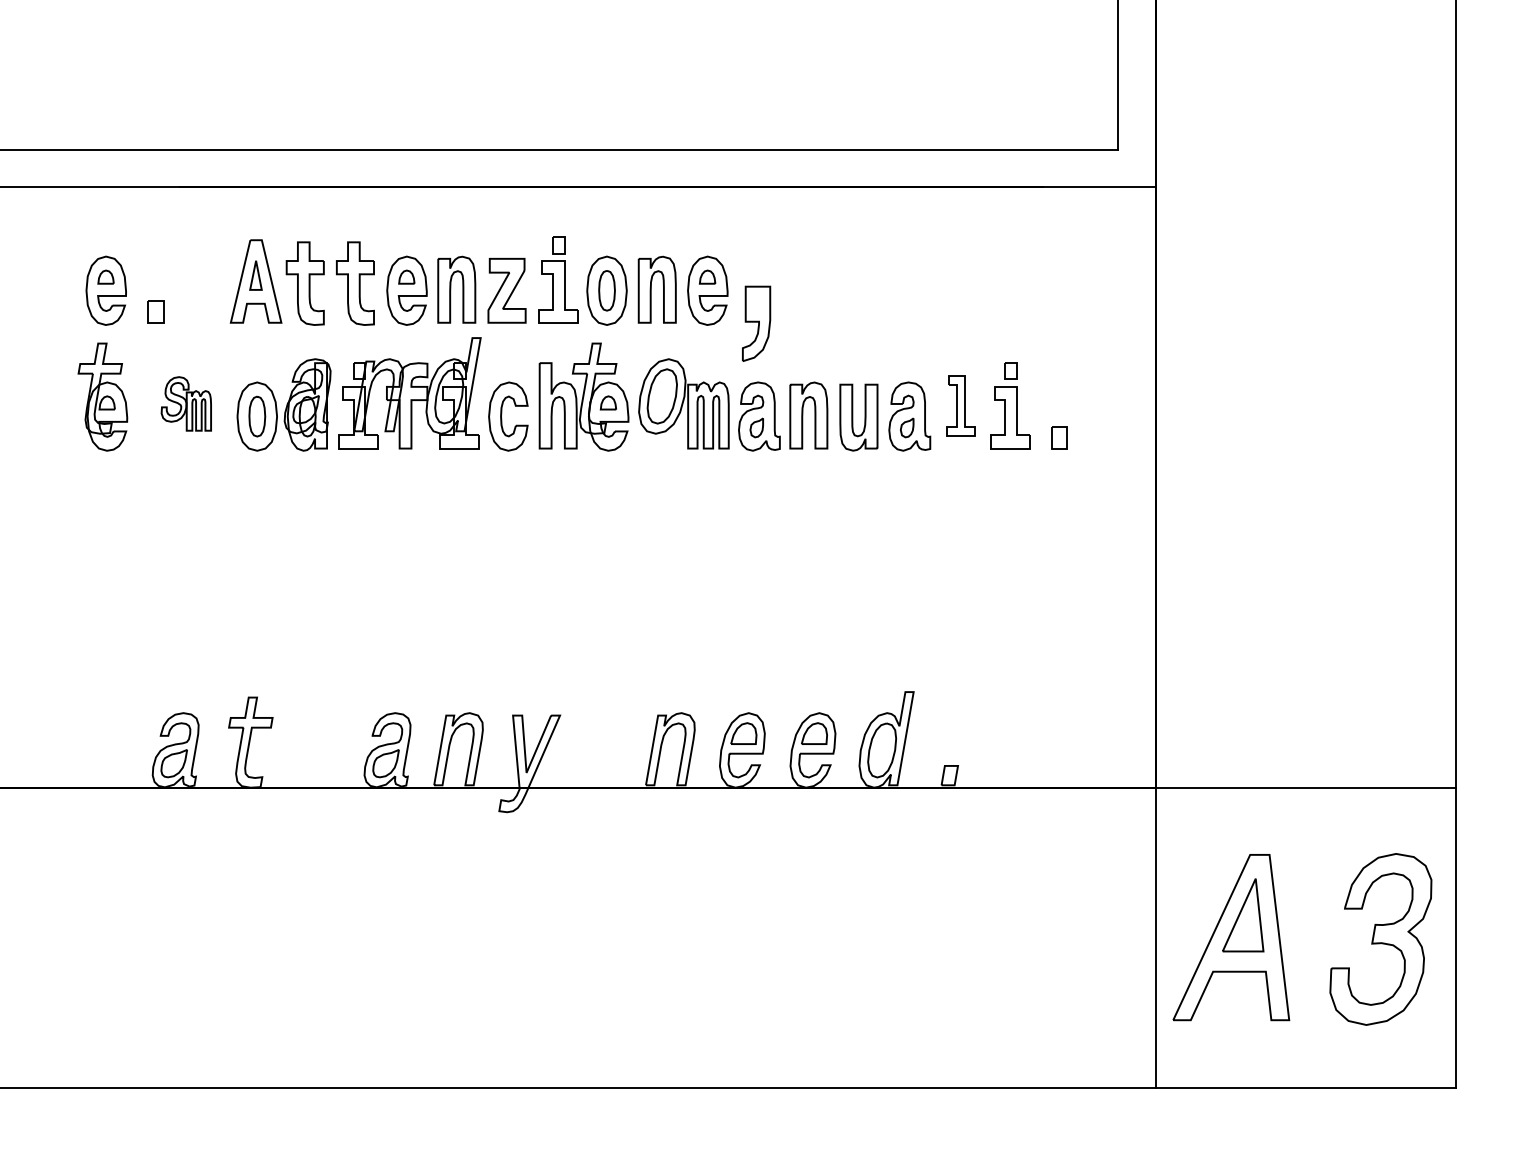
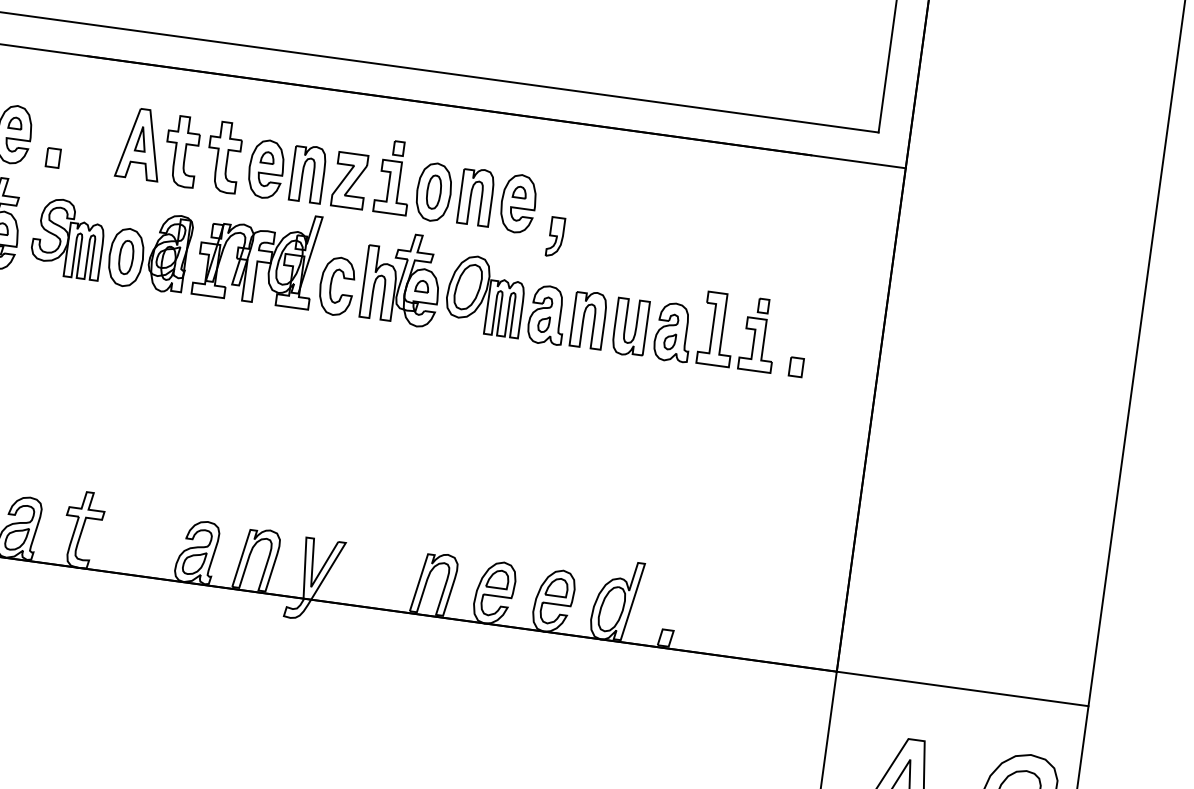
part: (756, 324) -> (555, 237), size x0.62
part: (186, 403) -> (68, 238), size x1.67
part: (960, 405) -> (717, 328), size x1.43

